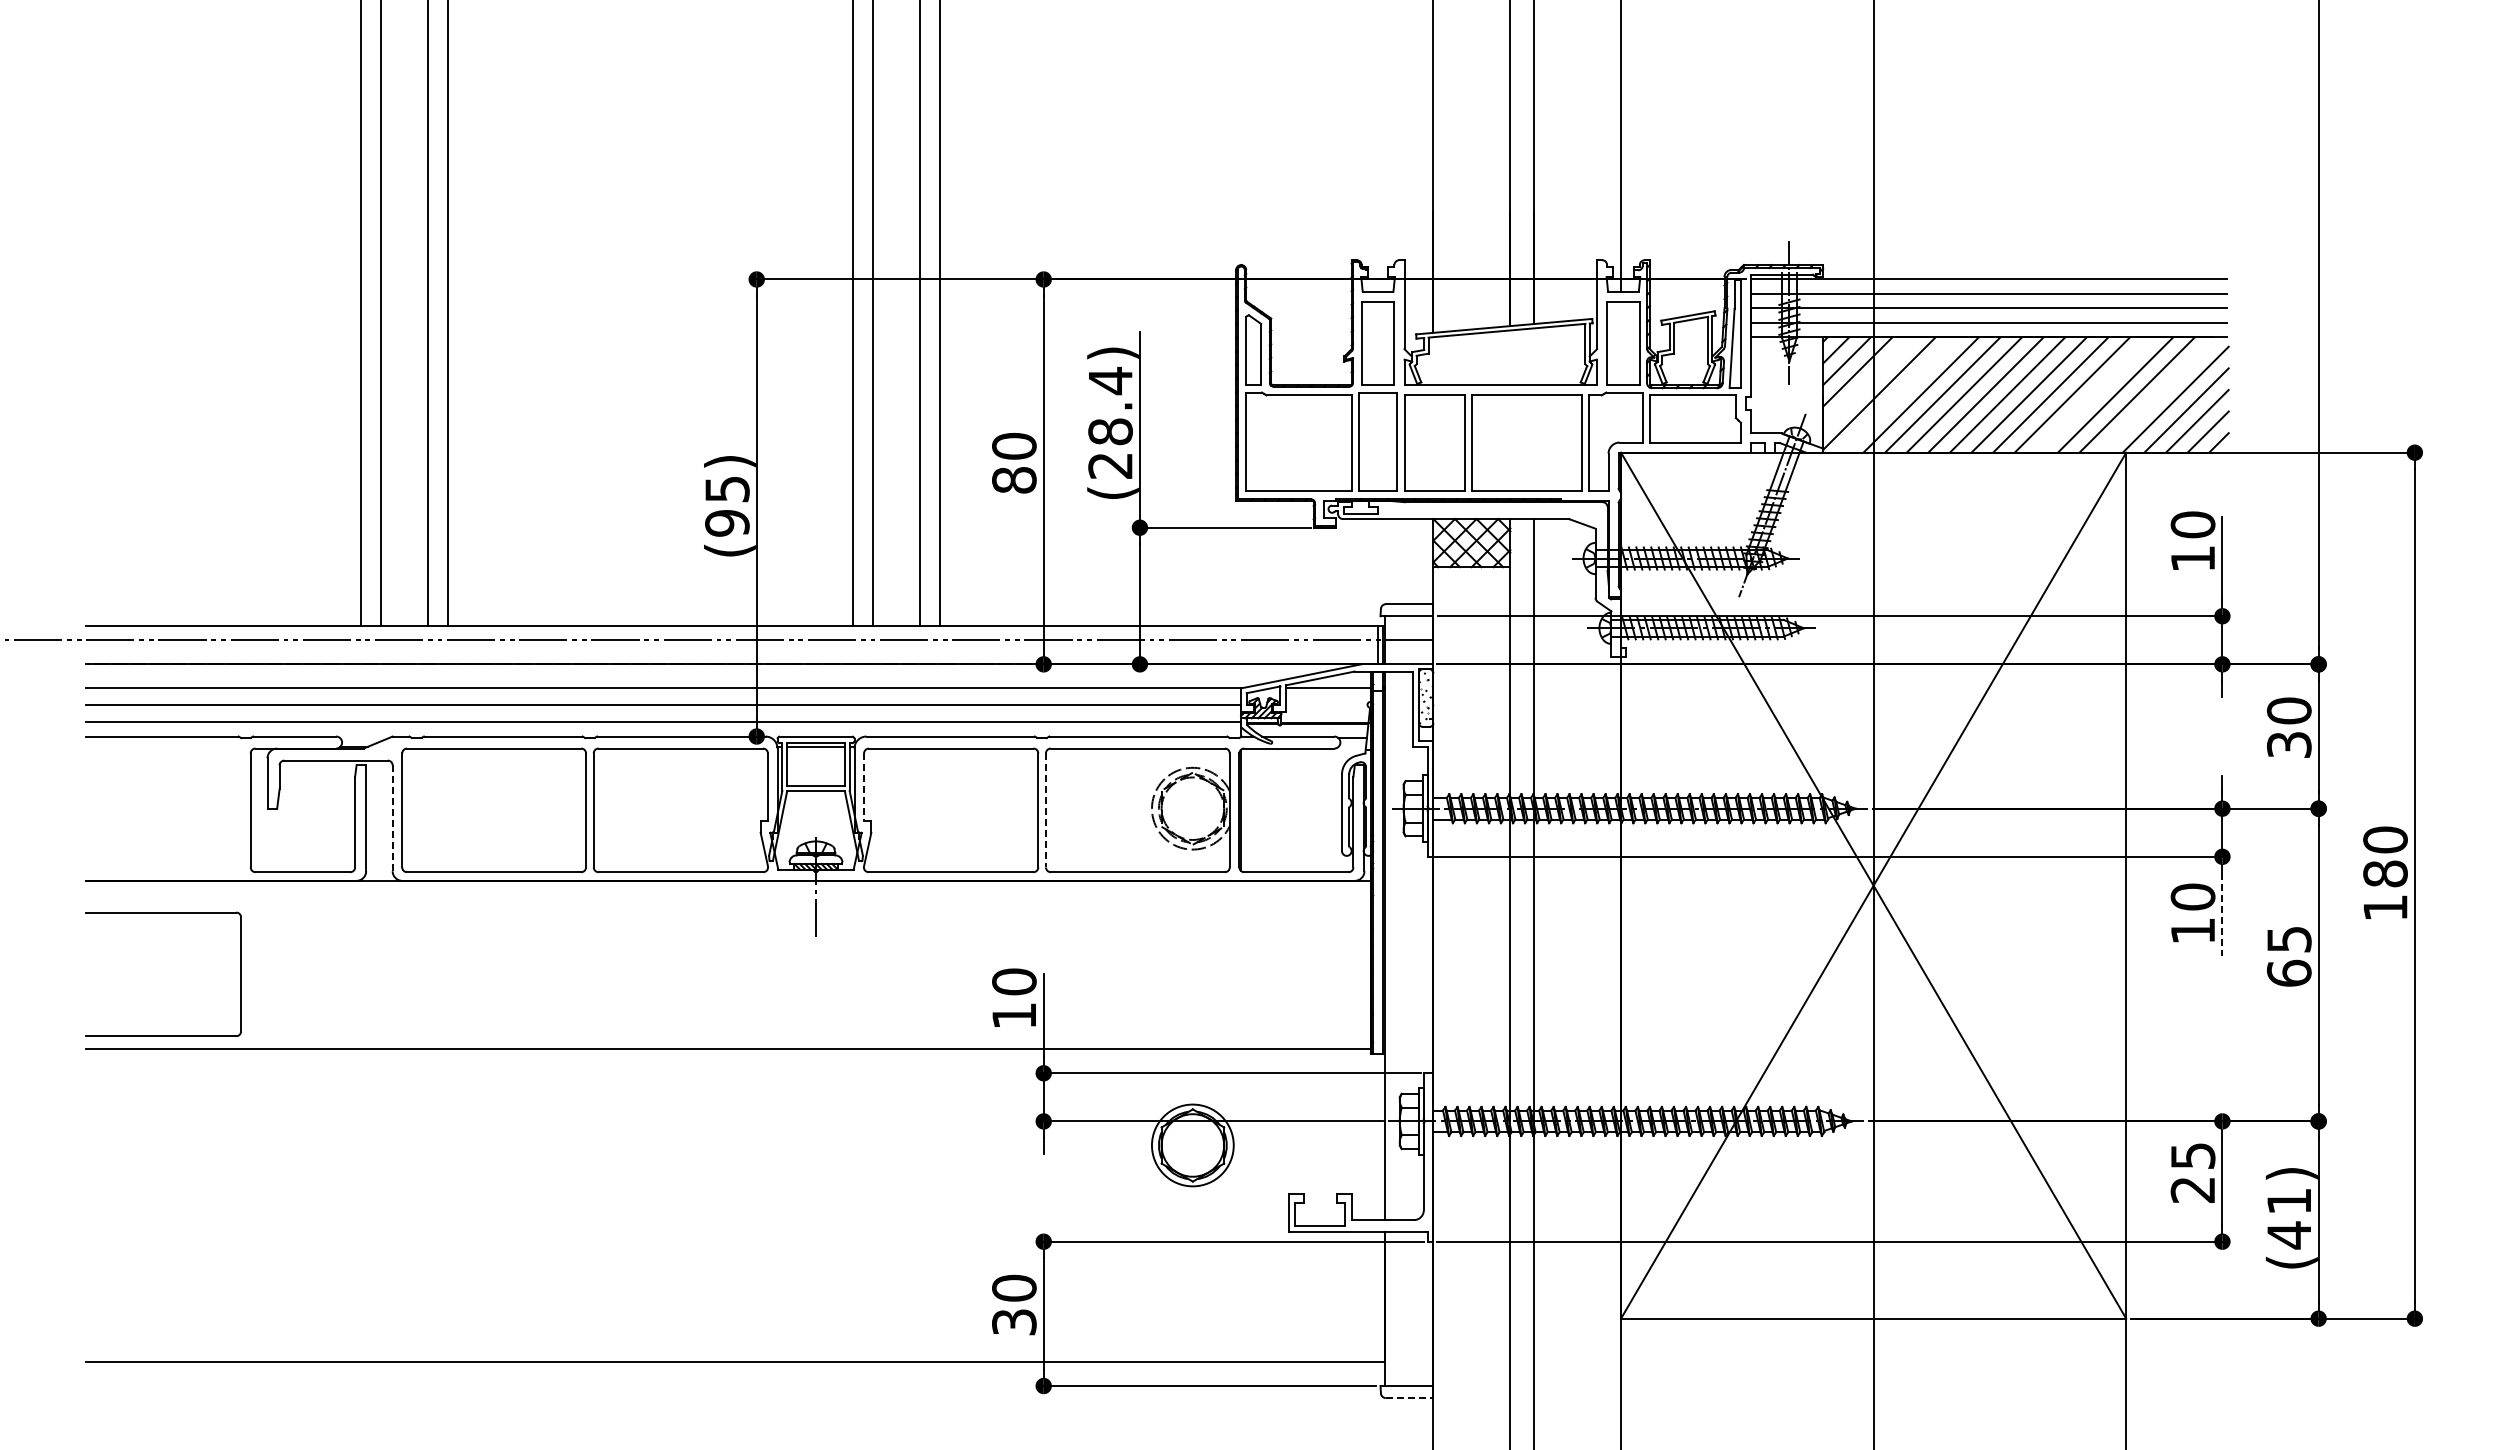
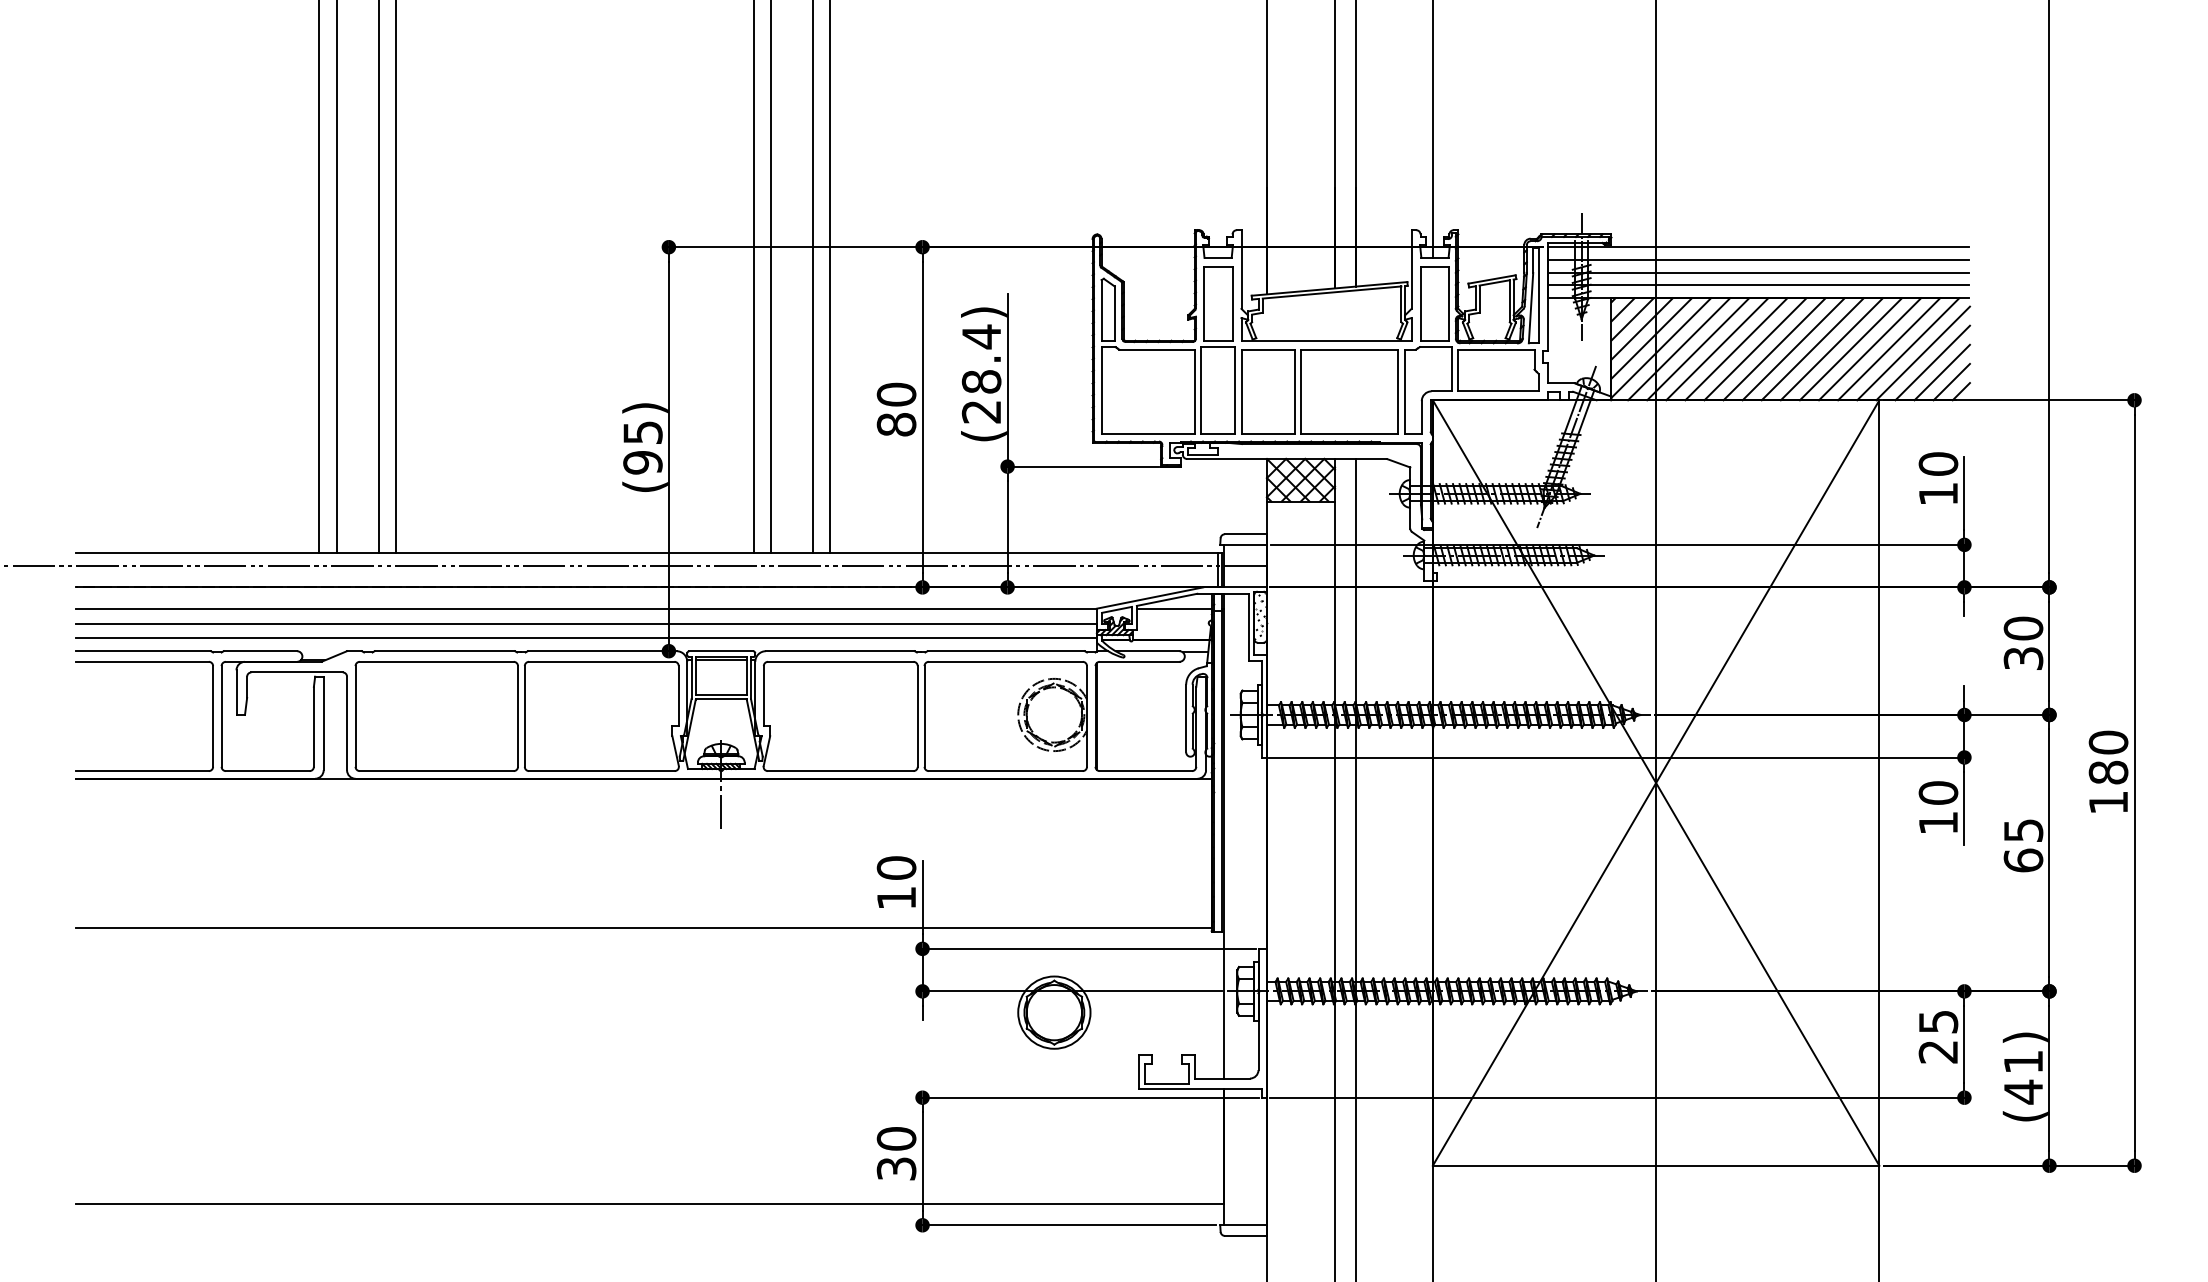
line: (1868, 382) -> (1651, 338), added
line: (1899, 394) -> (1678, 348), added
line: (2093, 394) -> (1850, 348), added
line: (2158, 394) -> (1907, 348), added
line: (864, 787) -> (764, 696), dashed -> solid
line: (1045, 810) -> (924, 716), dashed -> solid
line: (392, 818) -> (346, 723), dashed -> solid
part: (163, 913) -> (144, 662), moved
line: (2222, 914) -> (1964, 808), dashed -> solid
line: (1409, 1398) -> (1245, 1236), dashed -> solid

